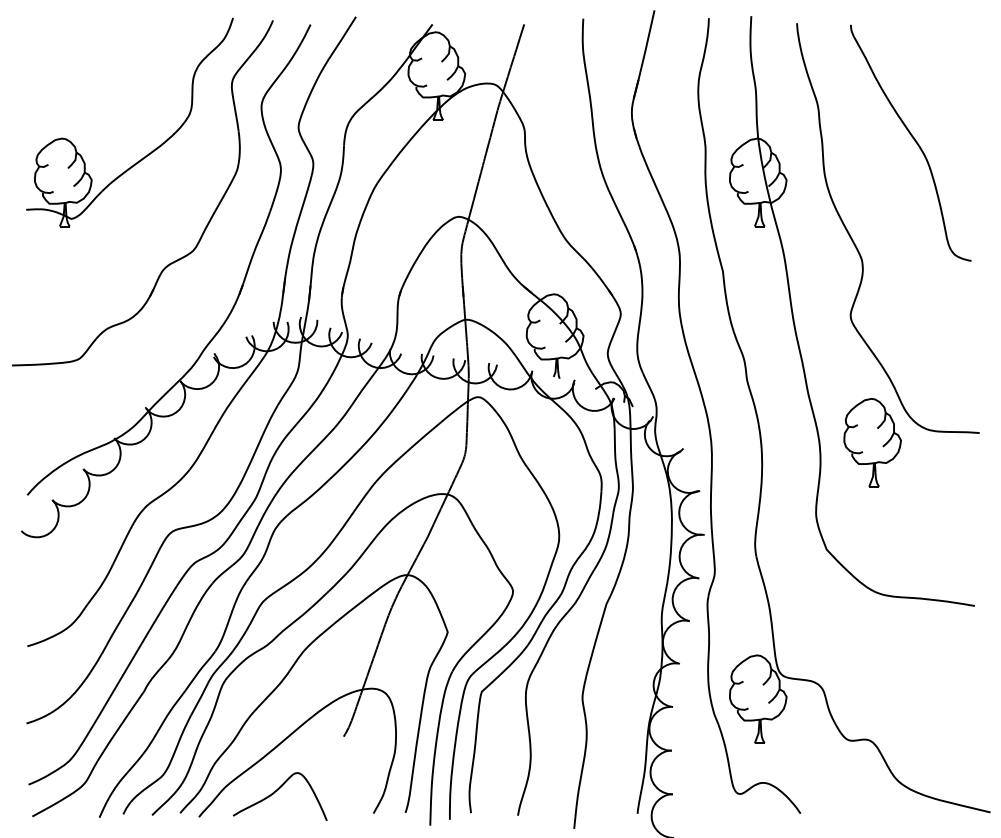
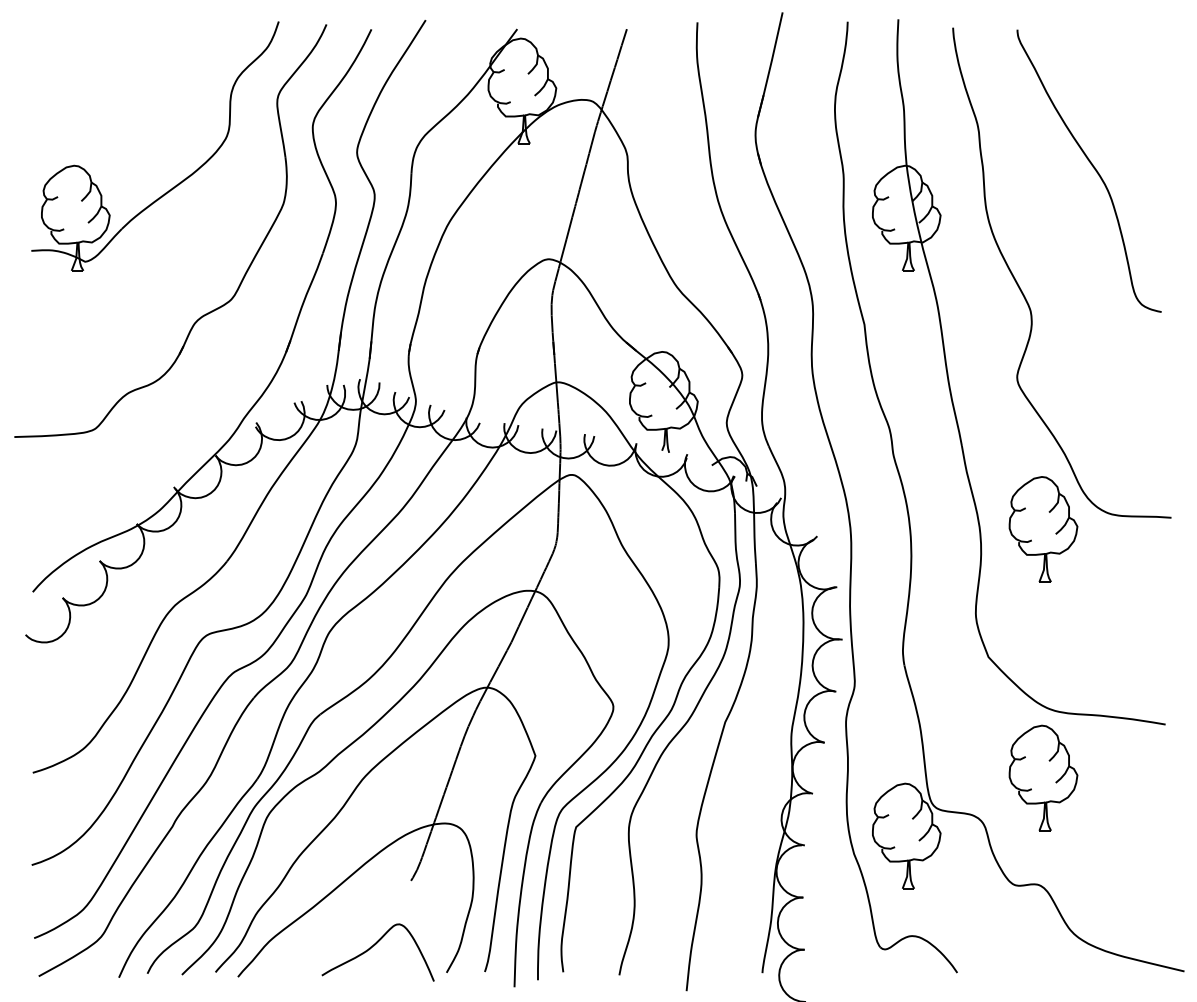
part: (872, 650) -> (1043, 777), added
curve: (277, 791) -> (374, 946), moved

